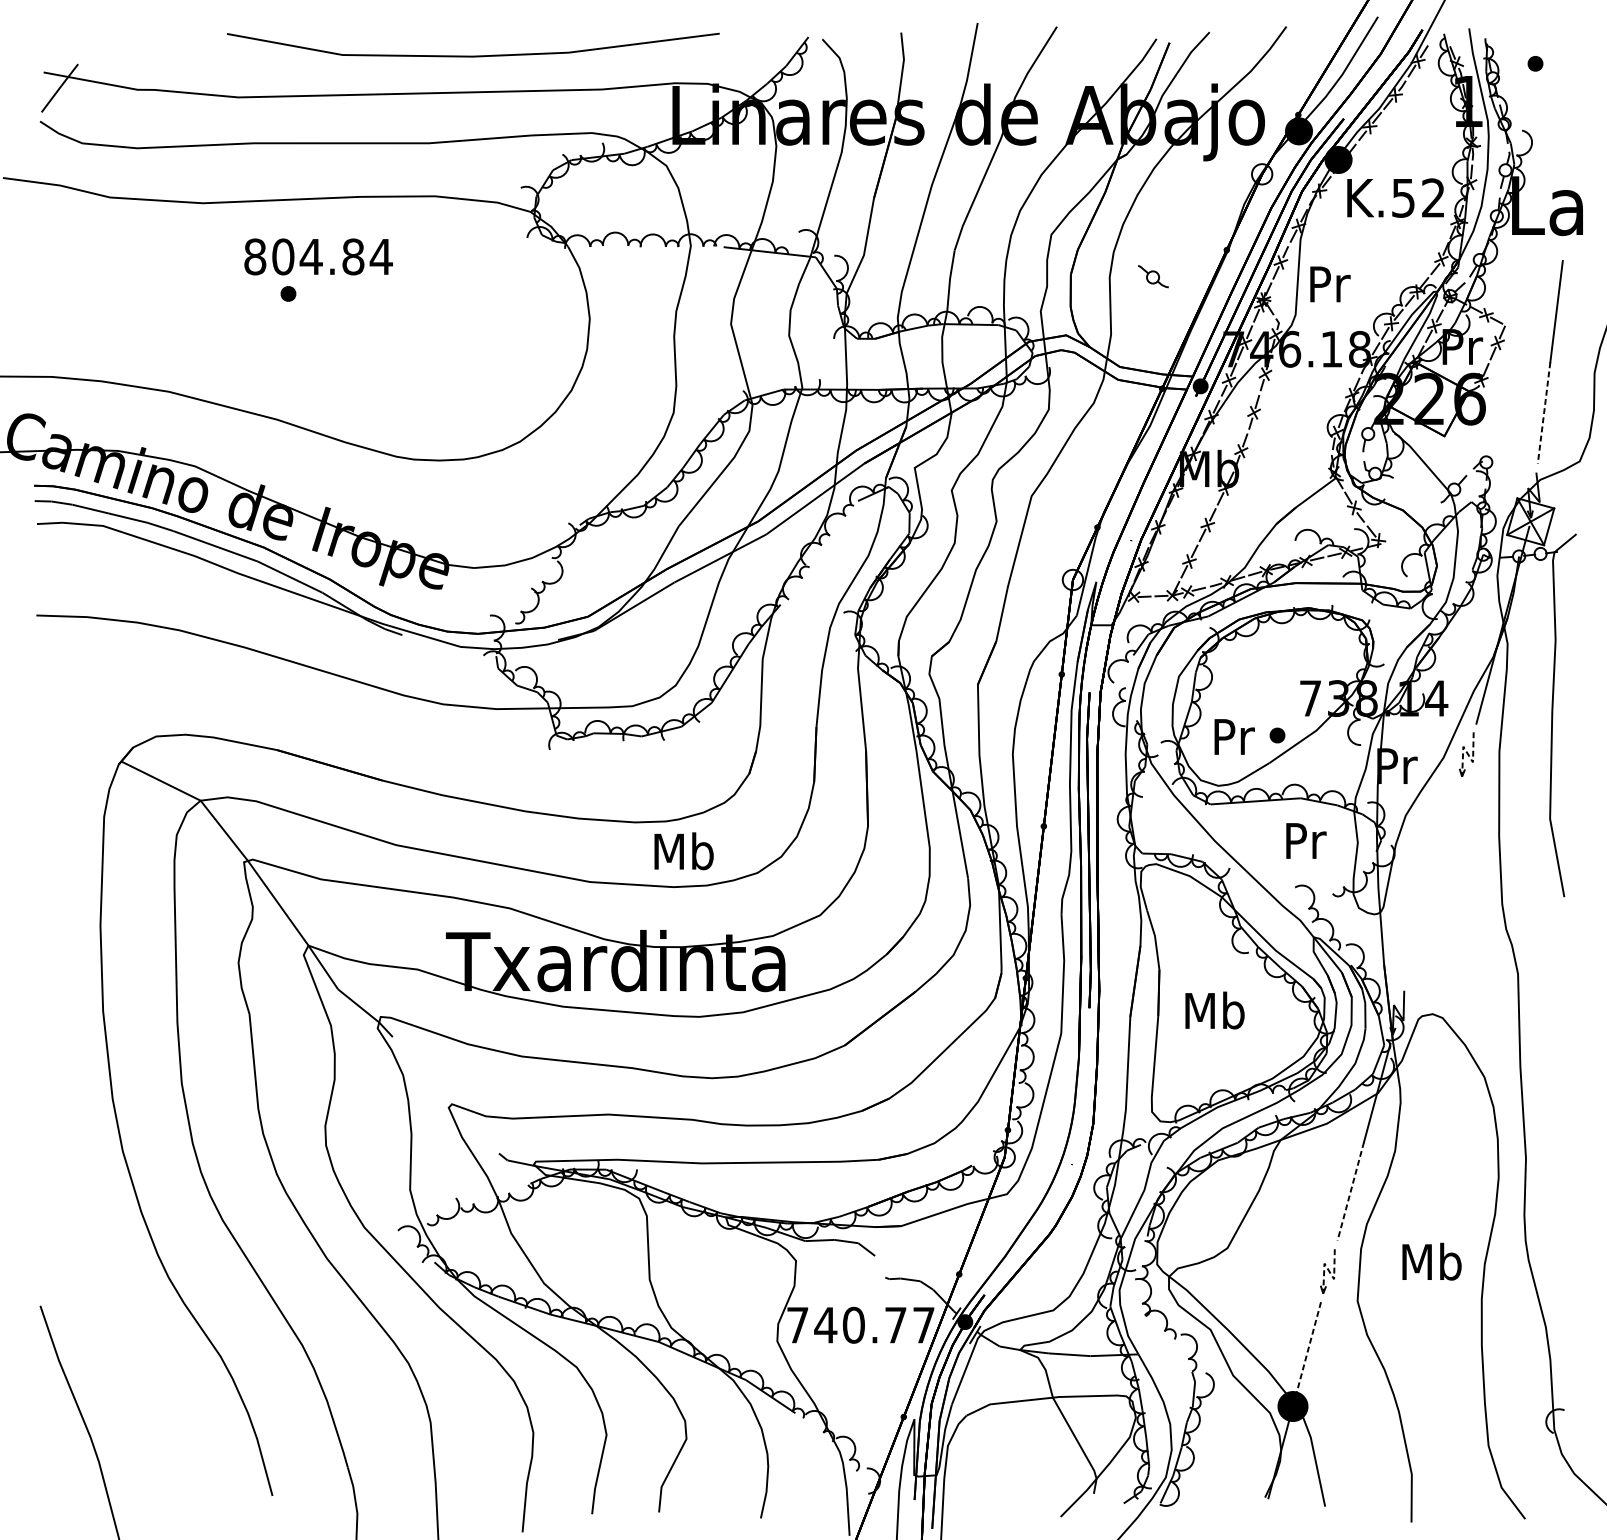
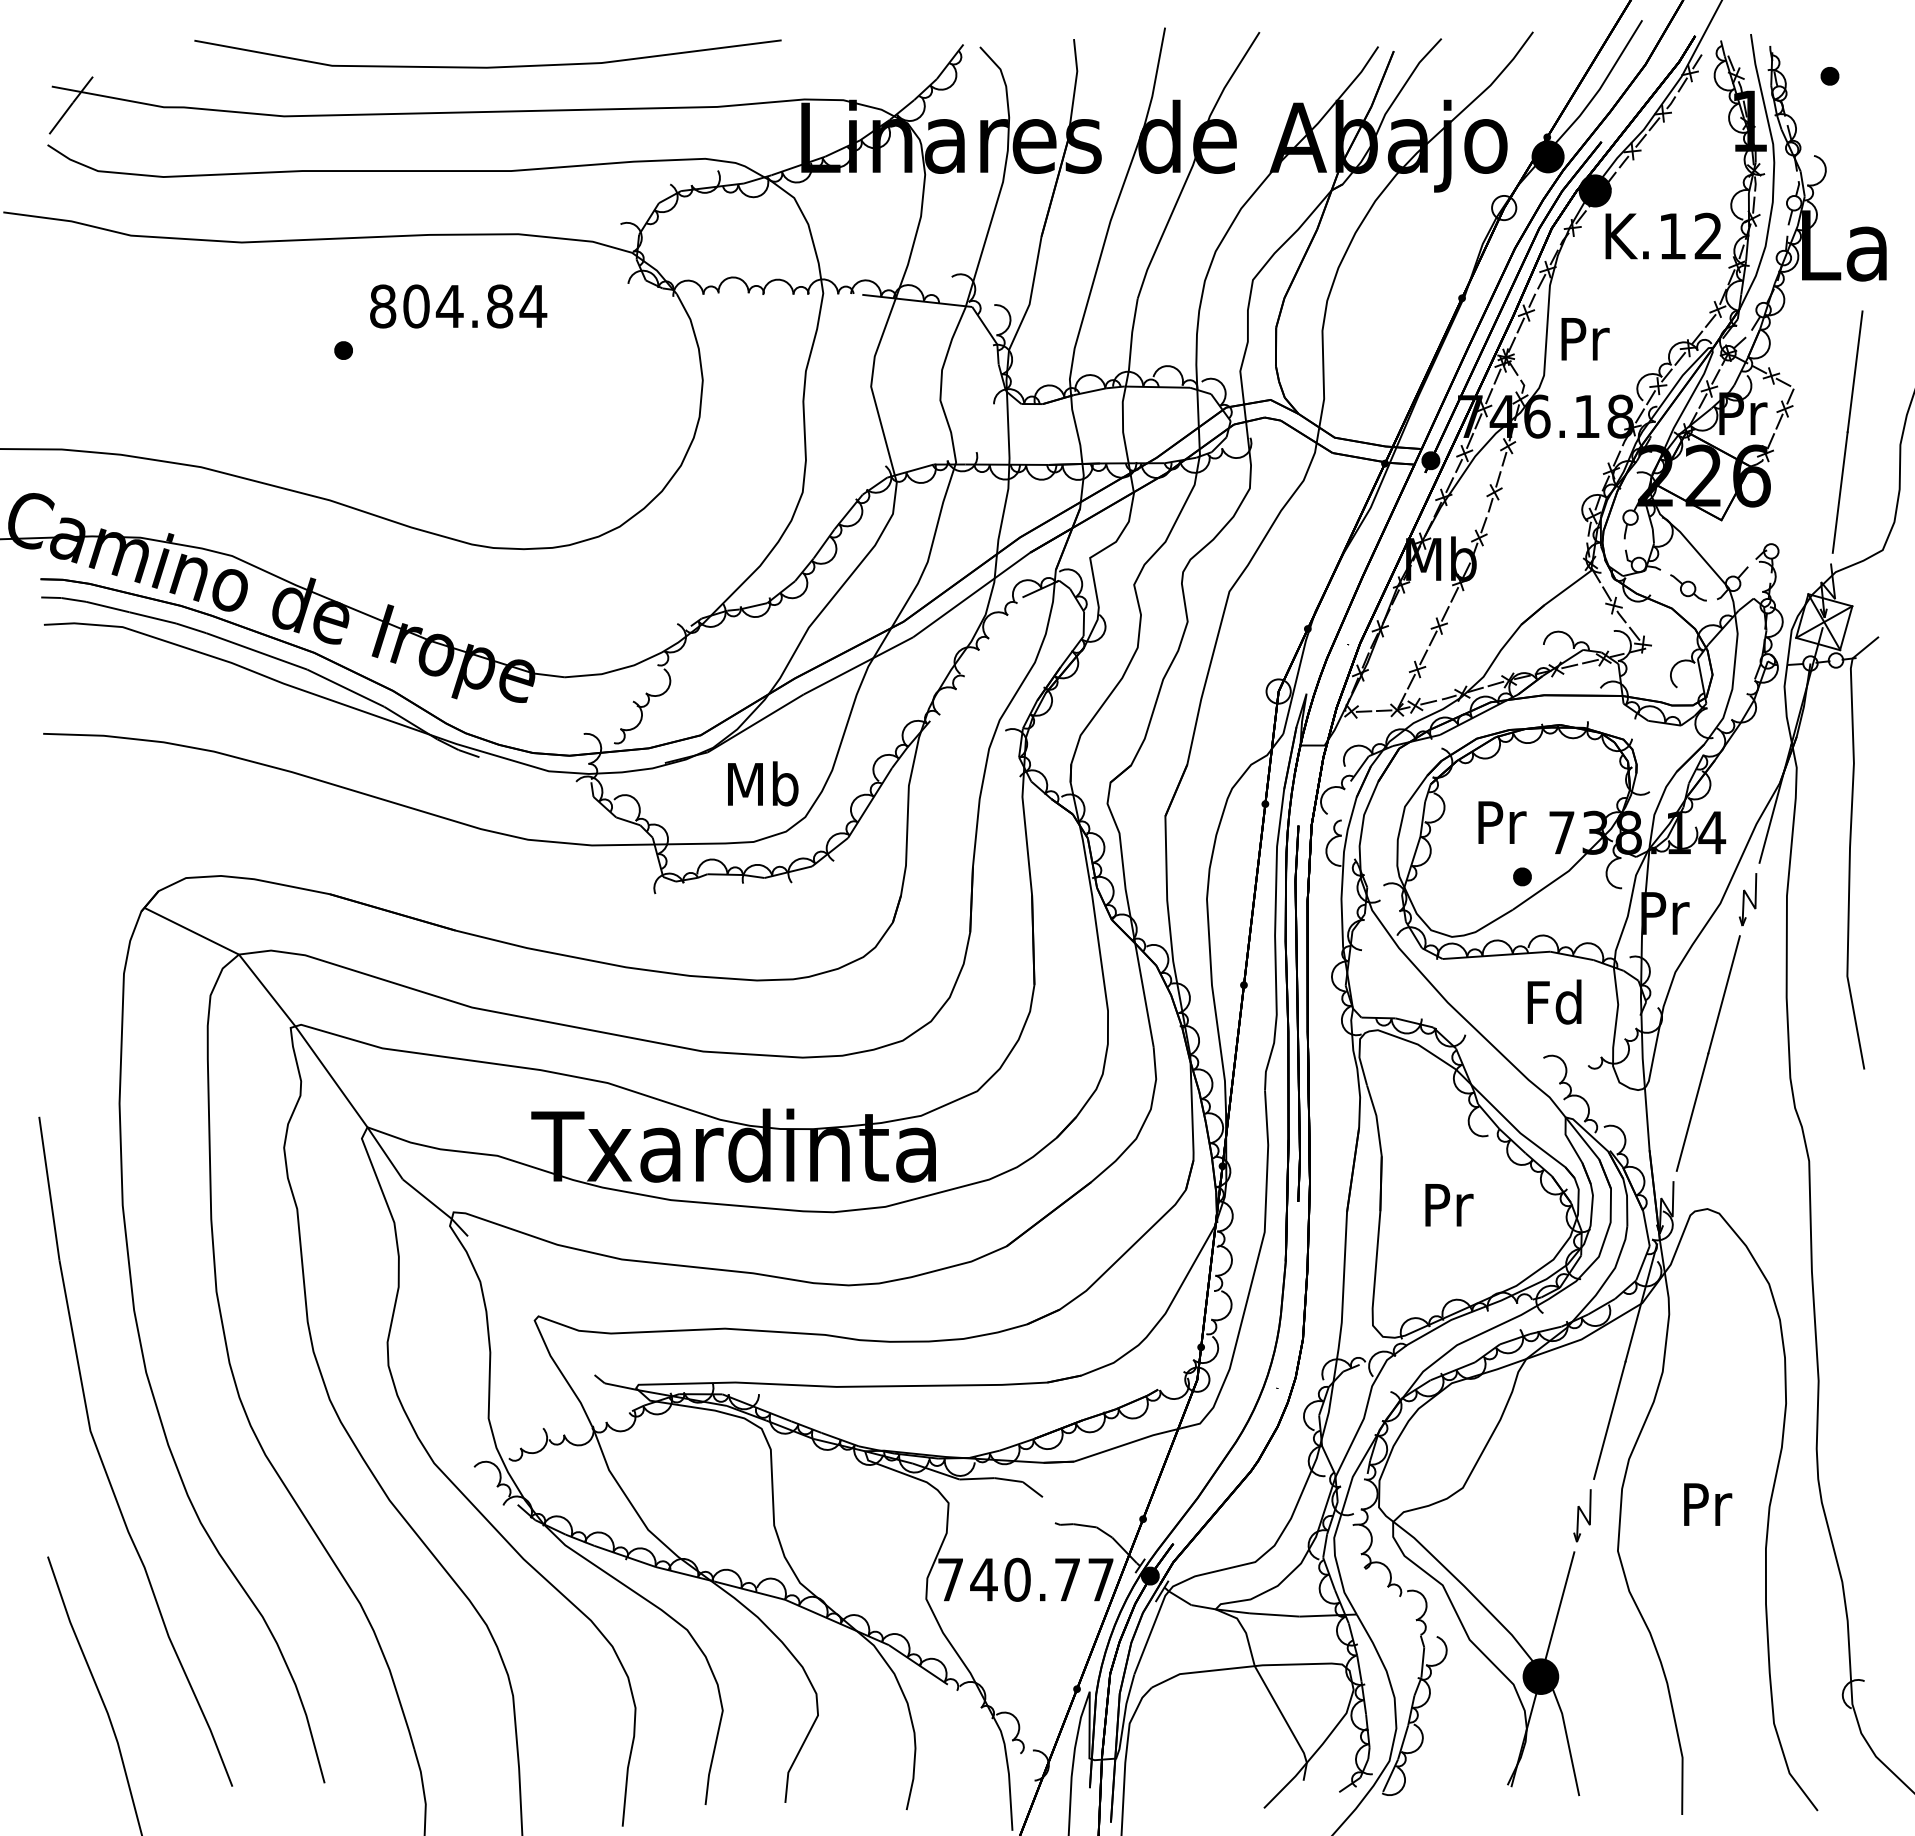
line: (472, 55) -> (487, 66), moved
text: (1403, 198) -> (1672, 236), K.52 -> K.12
text: (318, 256) -> (458, 306), moved
part: (1153, 276) -> (1688, 587), moved
line: (1544, 413) -> (1840, 492), dashed -> solid
text: (1234, 736) -> (1502, 822), moved
line: (1467, 754) -> (1749, 899), dashed -> solid
text: (1304, 840) -> (1554, 1001), Pr -> Fd
text: (684, 850) -> (763, 783), moved
line: (1432, 883) -> (1707, 1053), added
text: (1214, 1010) -> (1447, 1204), Mb -> Pr
line: (1350, 1191) -> (1609, 1420), dashed -> solid
part: (86, 1226) -> (103, 1462), added
text: (1431, 1261) -> (1706, 1503), Mb -> Pr
line: (1328, 1271) -> (1583, 1515), dashed -> solid
line: (1307, 1351) -> (1558, 1610), dashed -> solid

